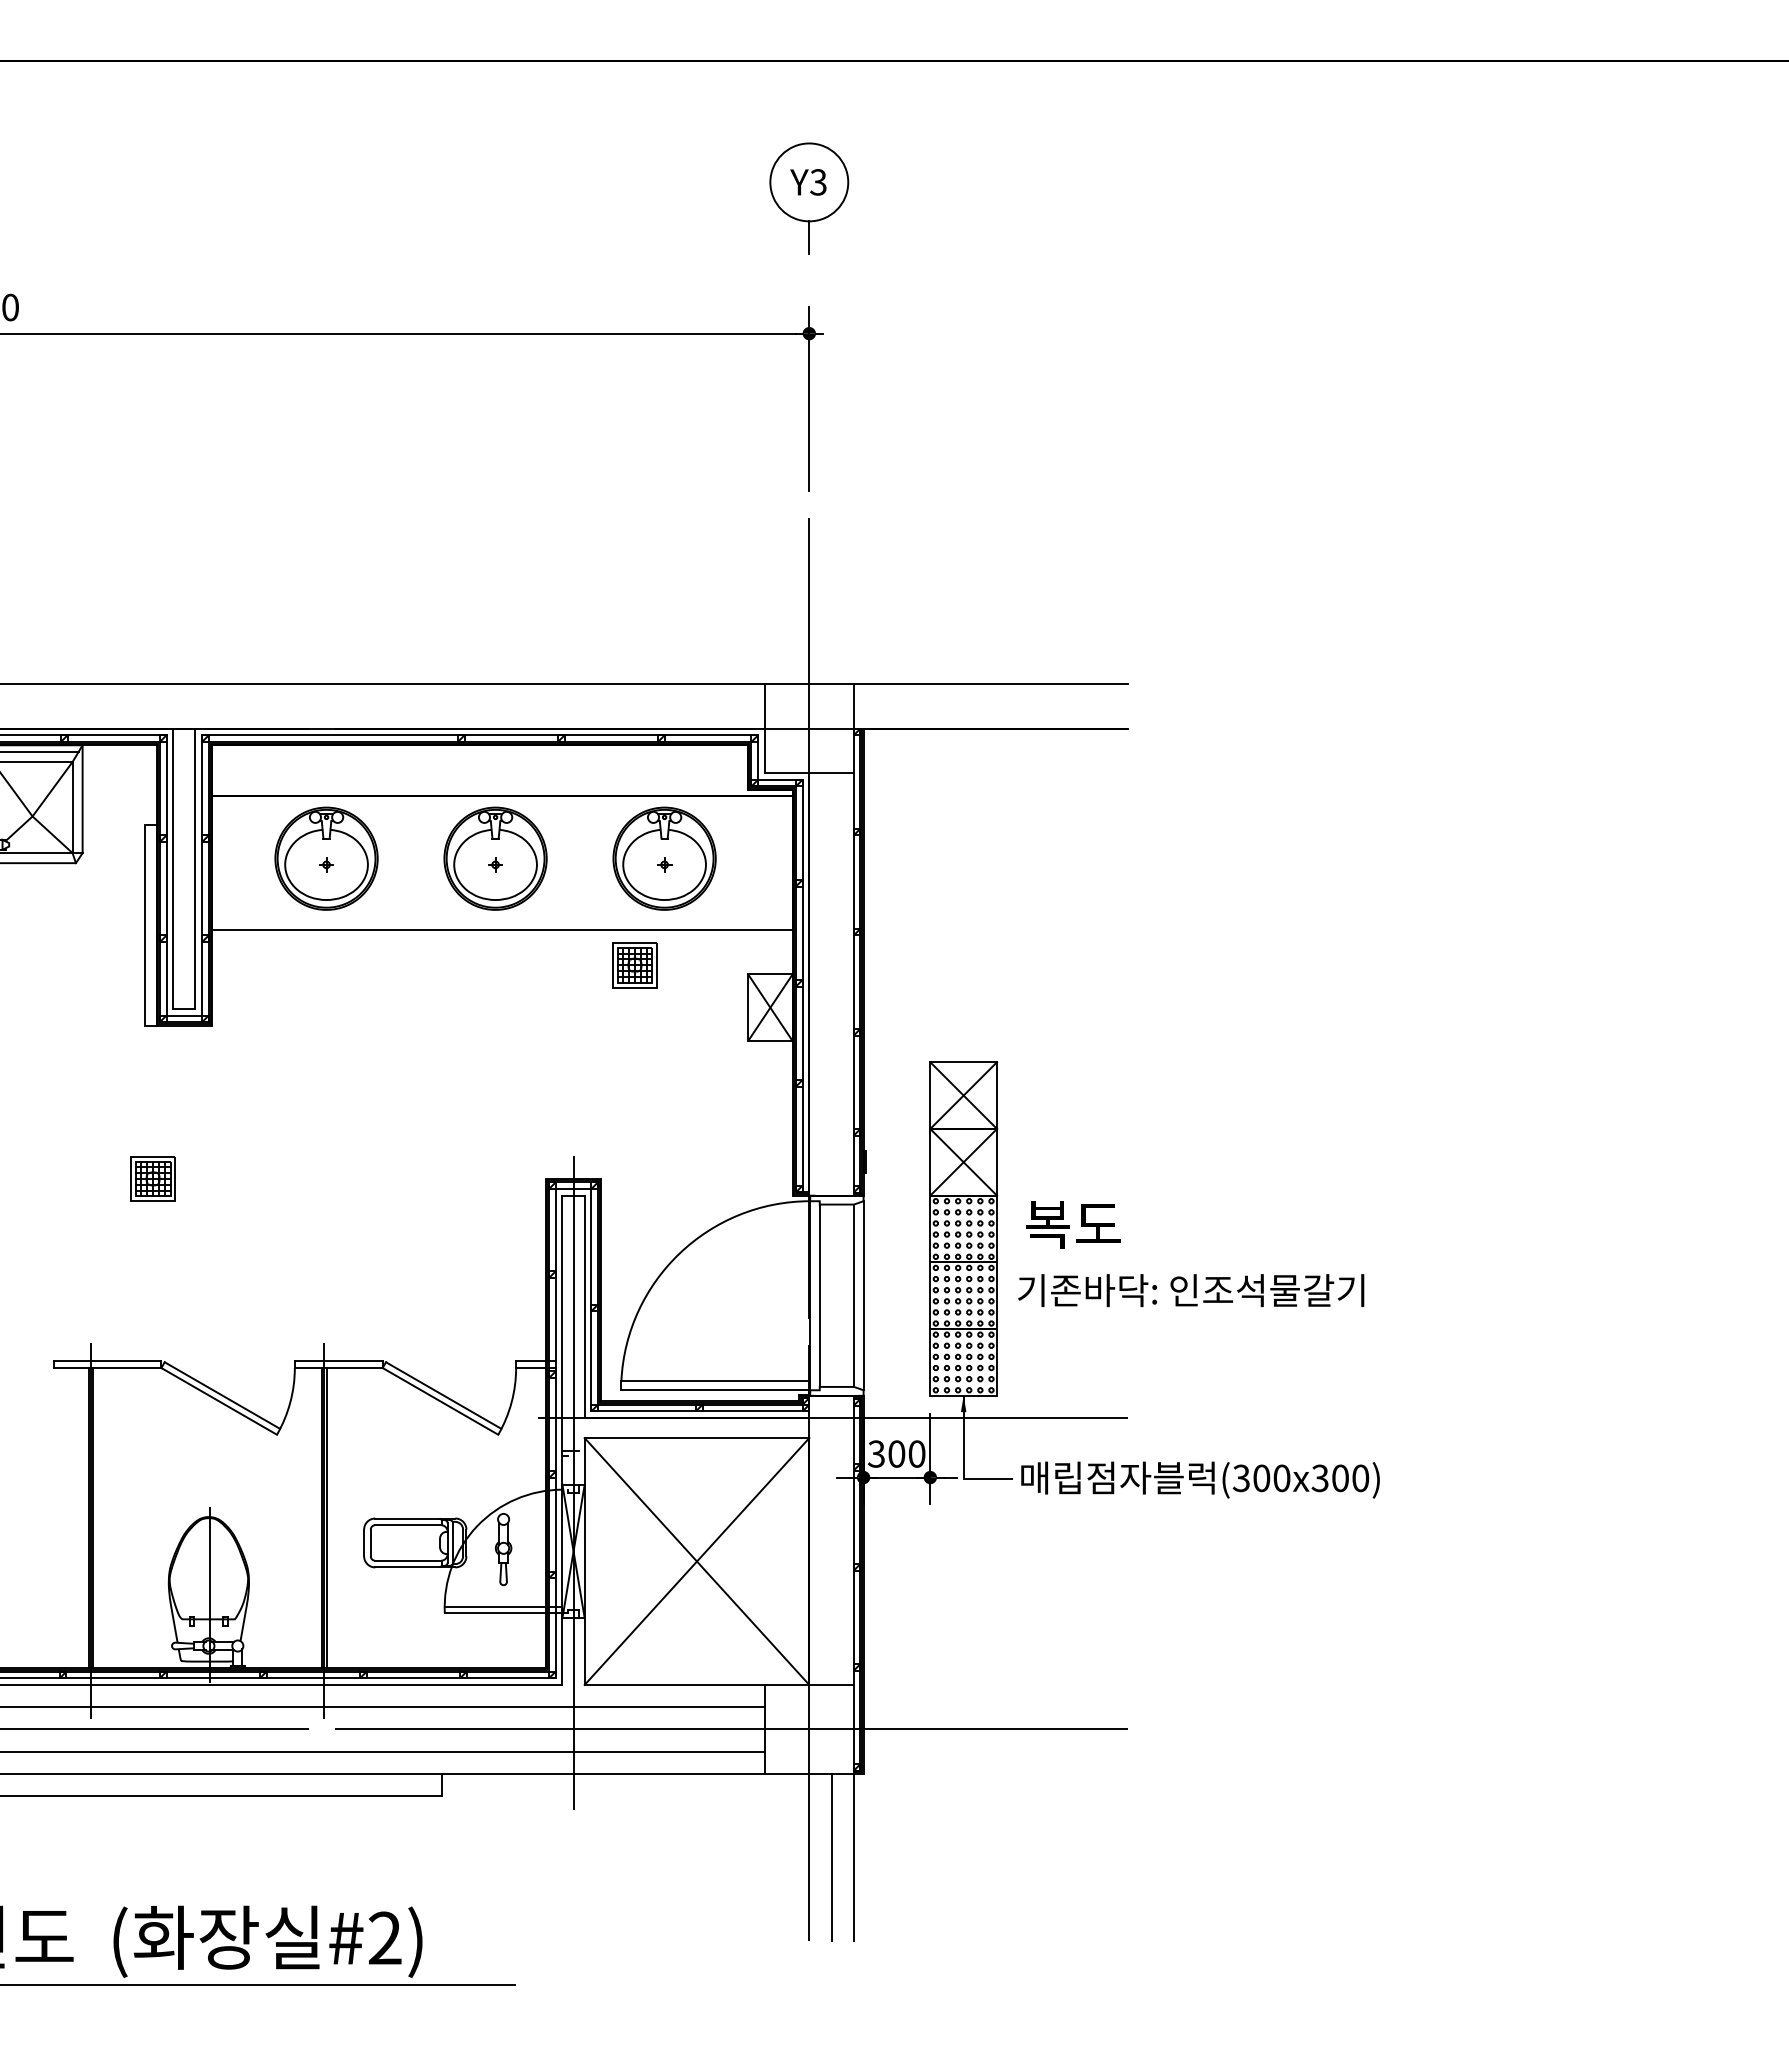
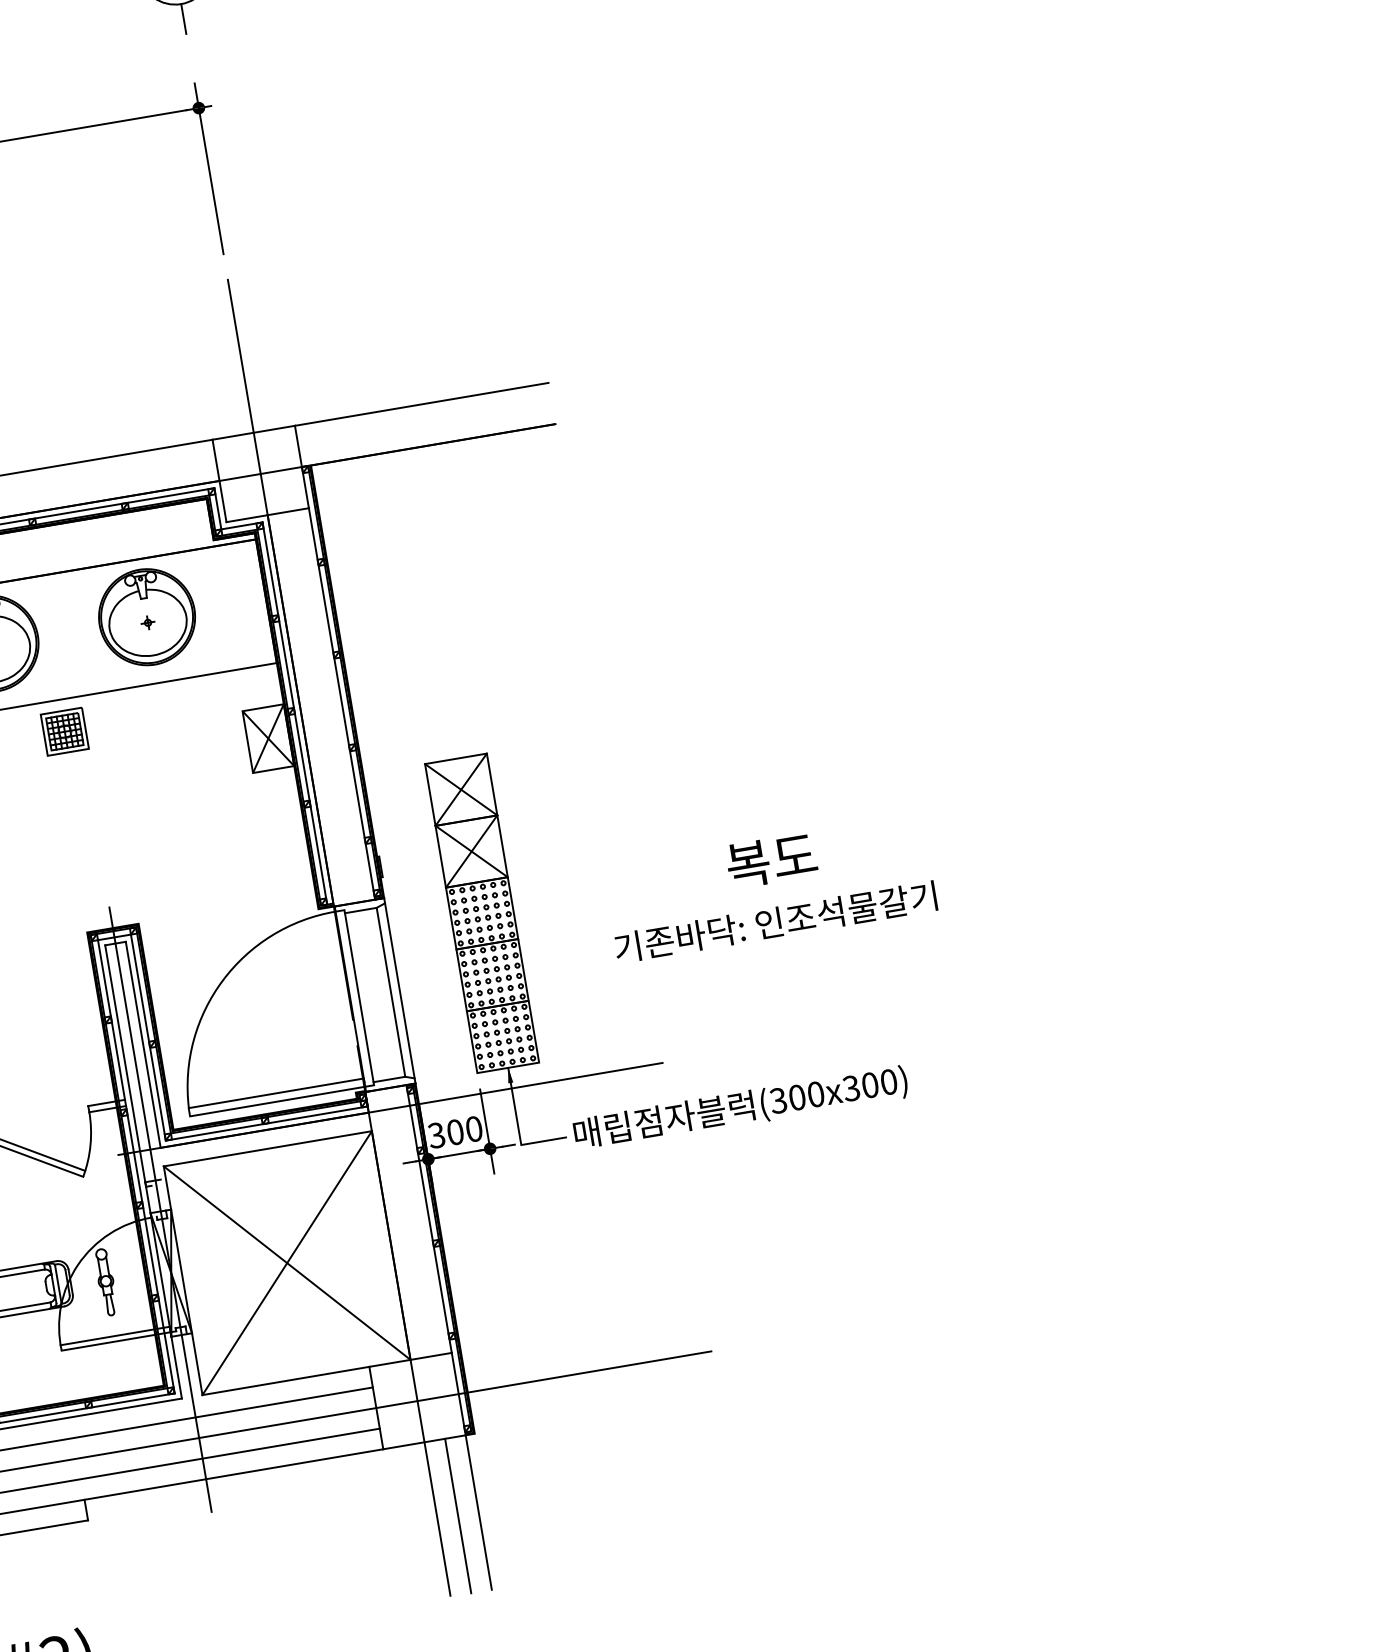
part: (634, 965) -> (64, 731), moved
text: (1073, 1224) -> (772, 859), moved
text: (1191, 1290) -> (775, 922), moved

